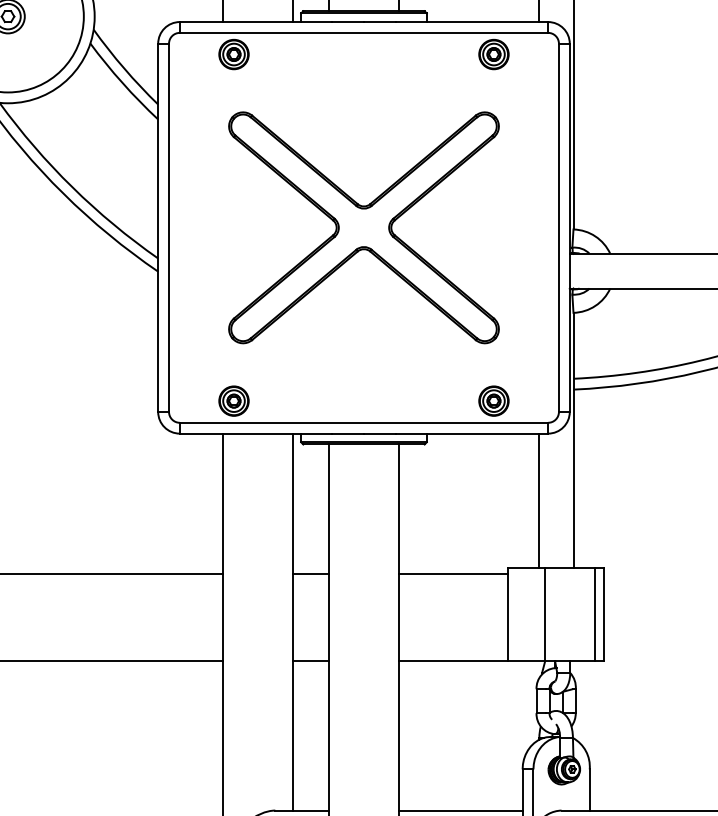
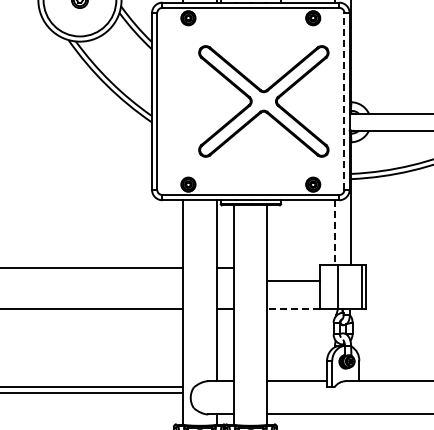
line: (559, 225) -> (344, 100), solid -> dashed
part: (363, 227) -> (263, 101), moved
line: (538, 500) -> (334, 232), solid -> dashed
line: (452, 573) -> (293, 280), moved
line: (452, 661) -> (293, 309), solid -> dashed

